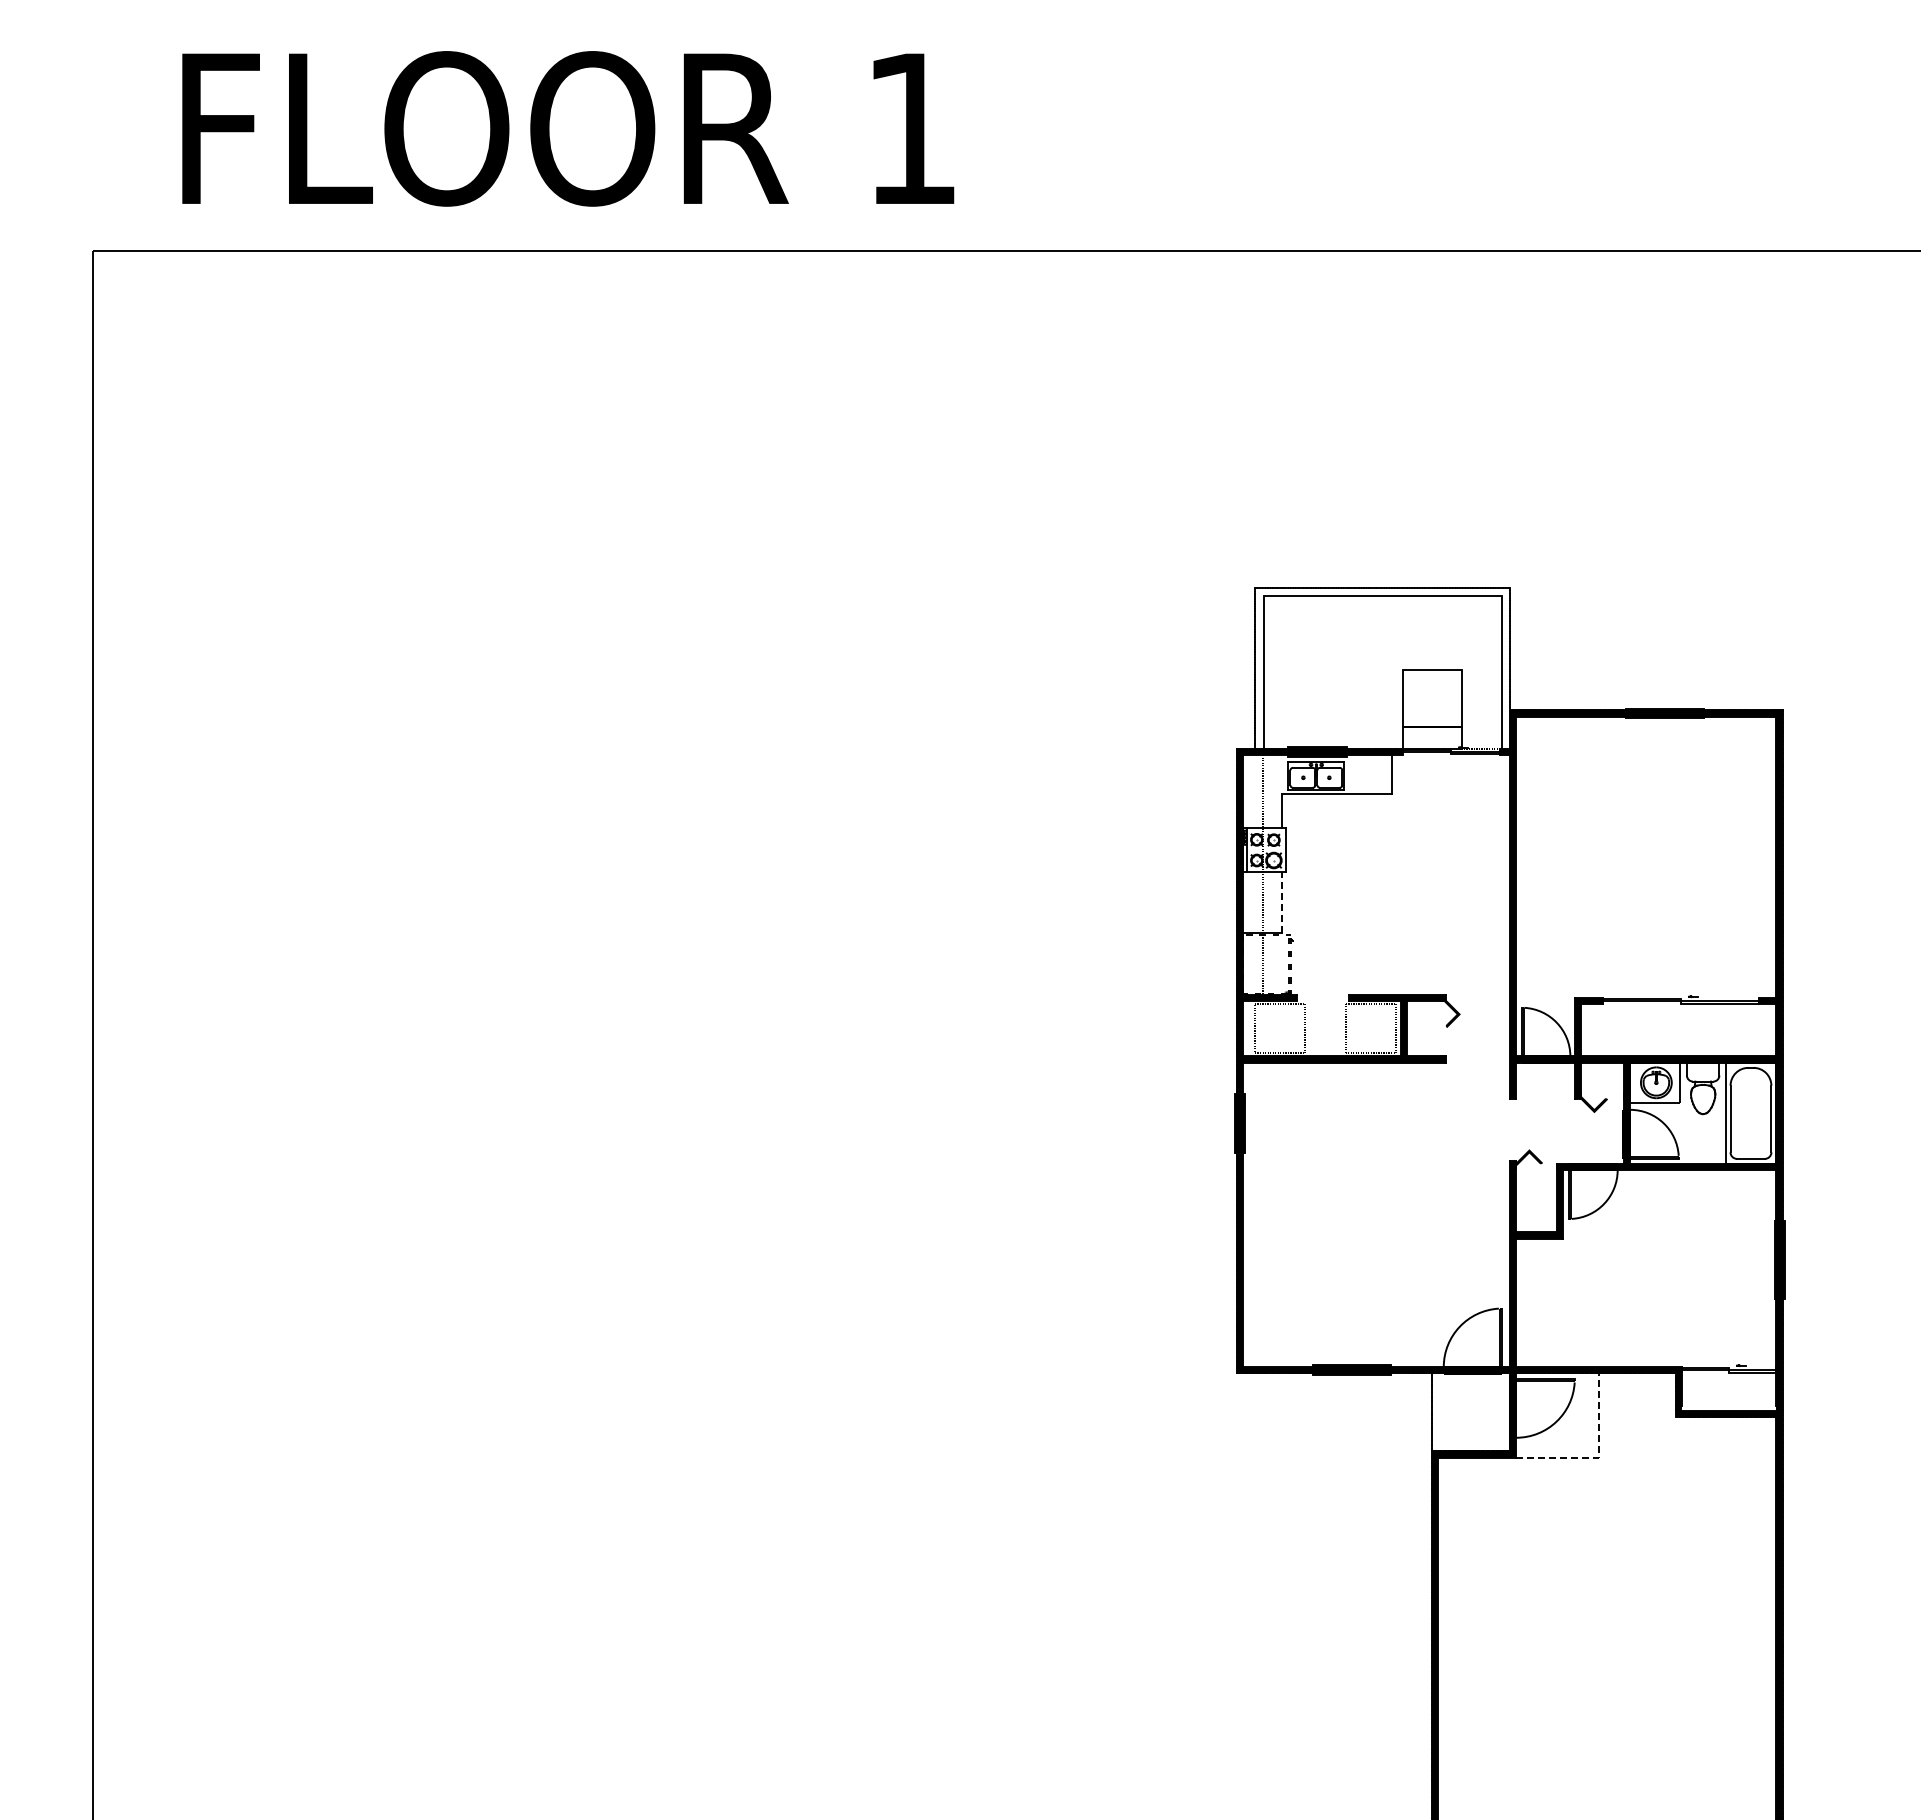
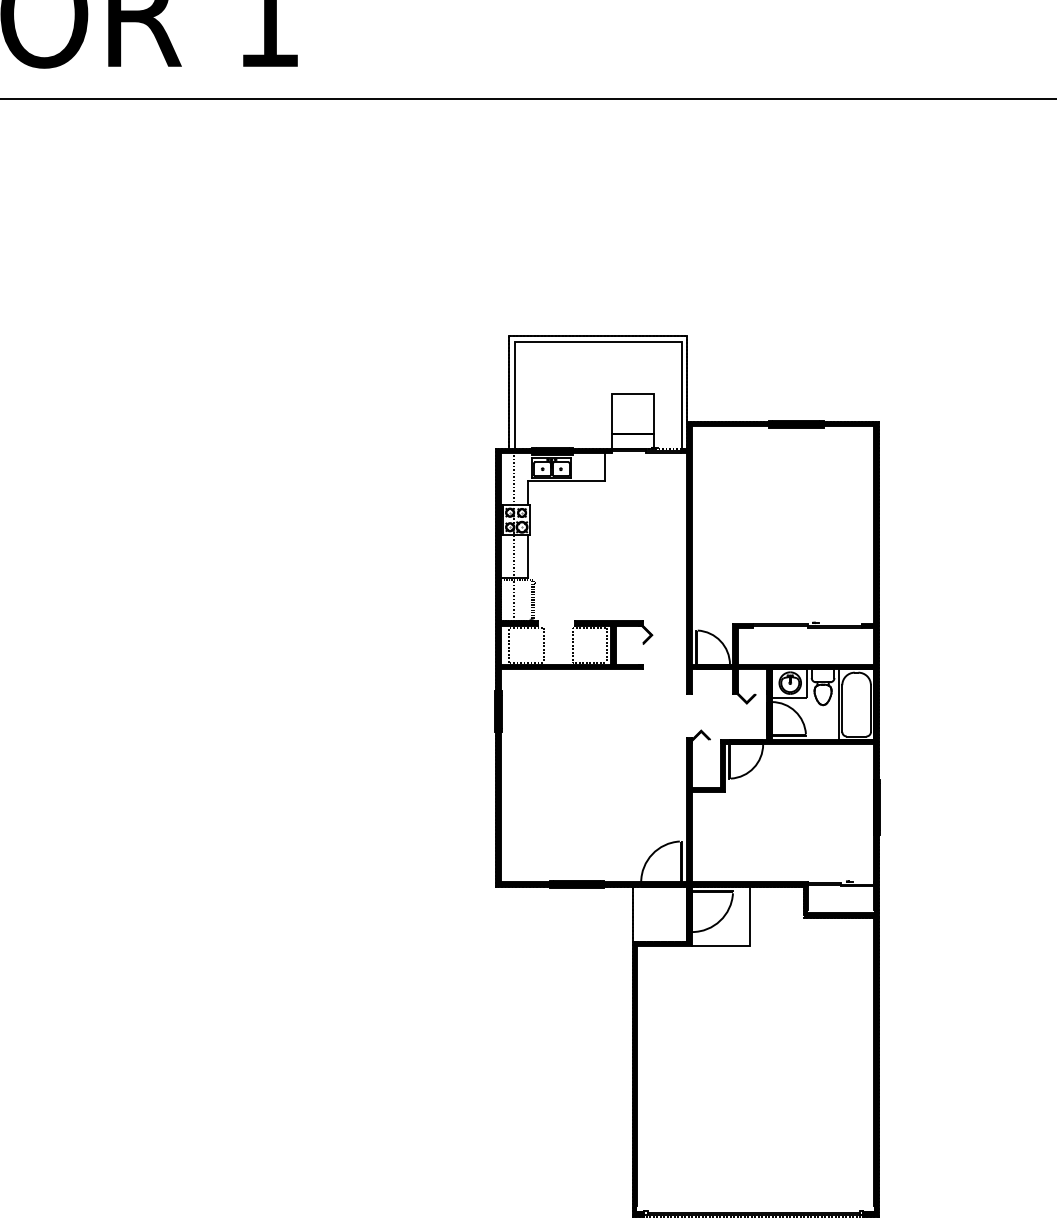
line: (1282, 902) -> (528, 556), dashed -> solid
line: (1599, 1456) -> (750, 945), dashed -> solid

